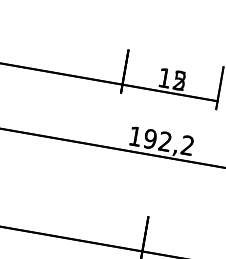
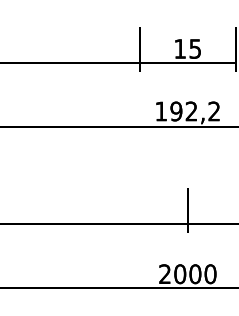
text: (179, 80) -> (194, 48), 12 -> 15

